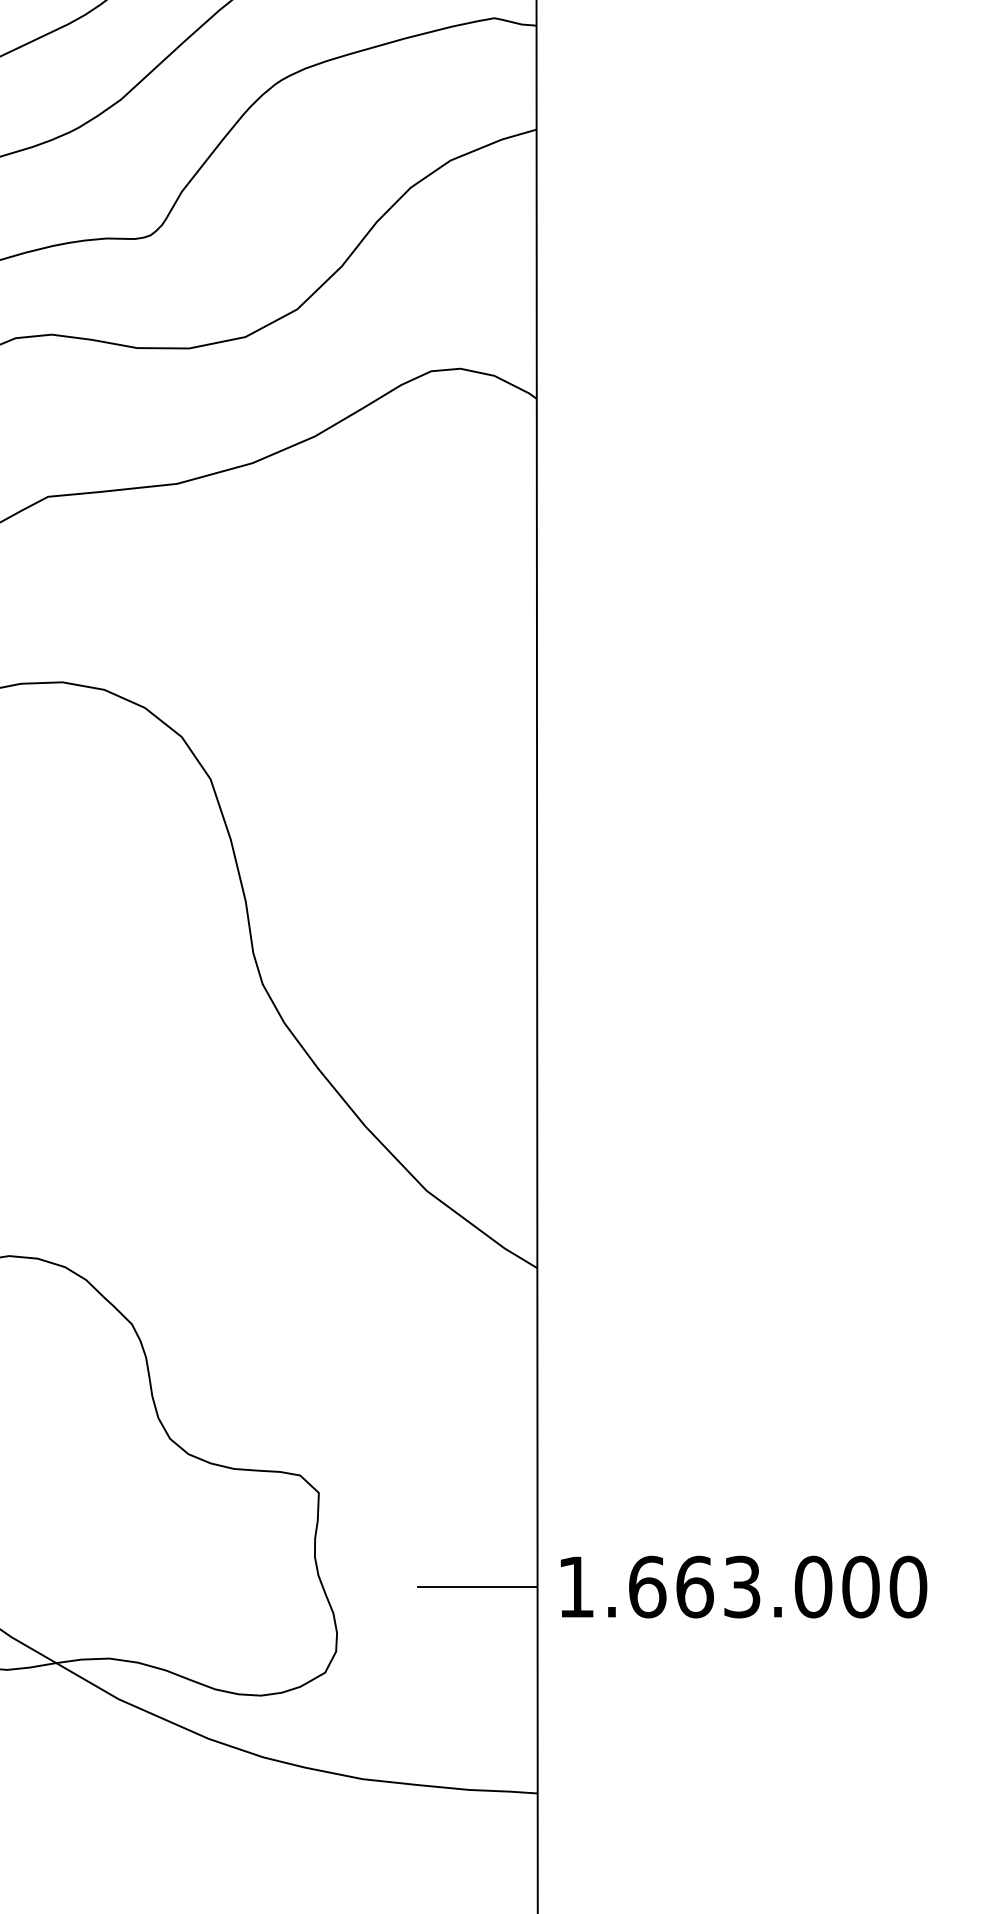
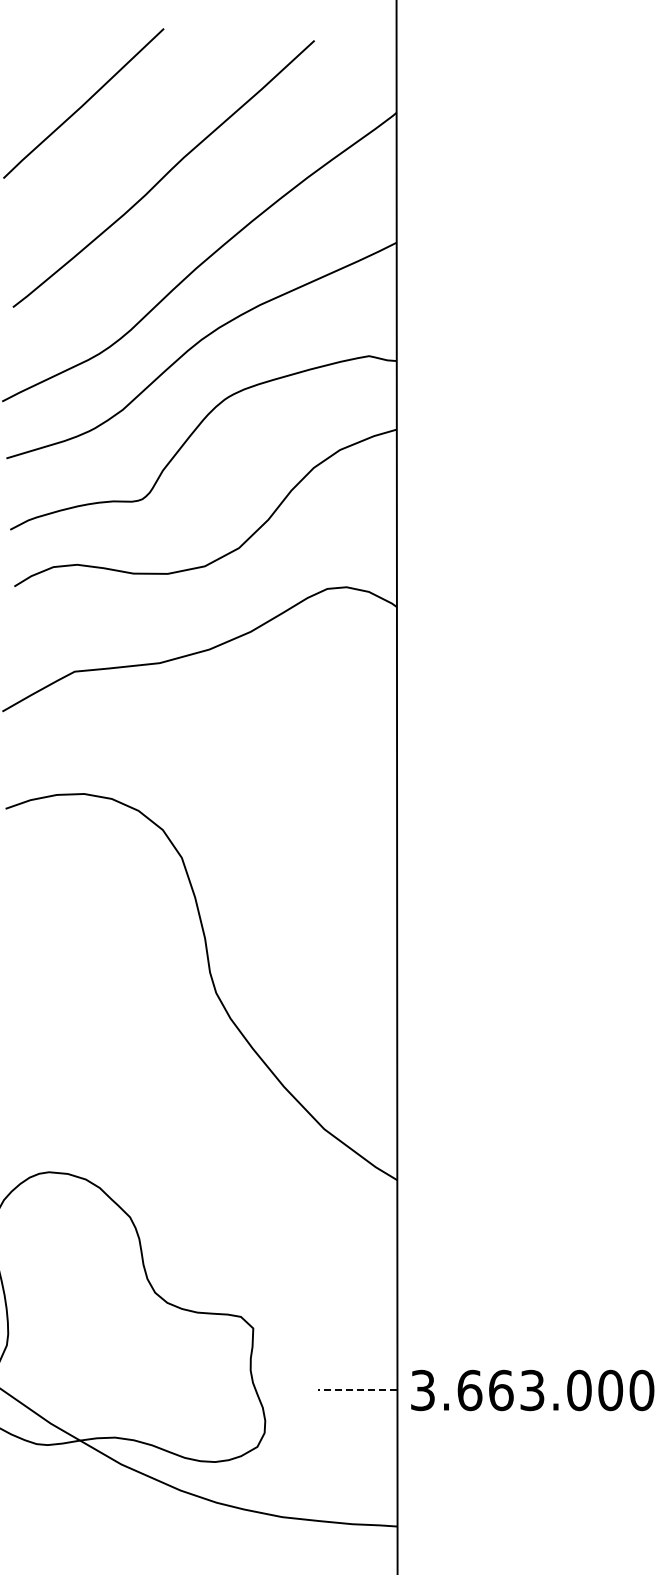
line: (476, 1587) -> (357, 1390), solid -> dashed
text: (575, 1587) -> (422, 1390), 1.663.000 -> 3.663.000

